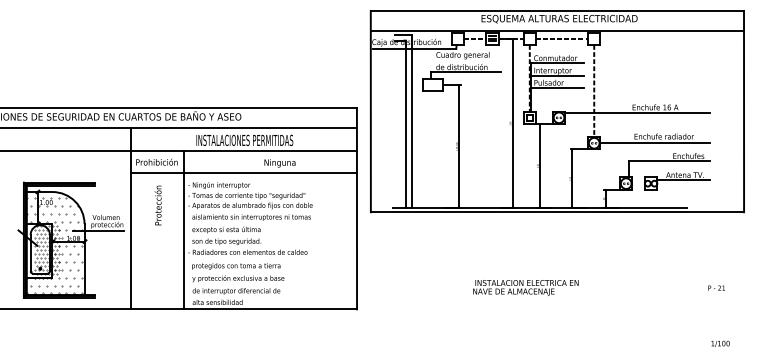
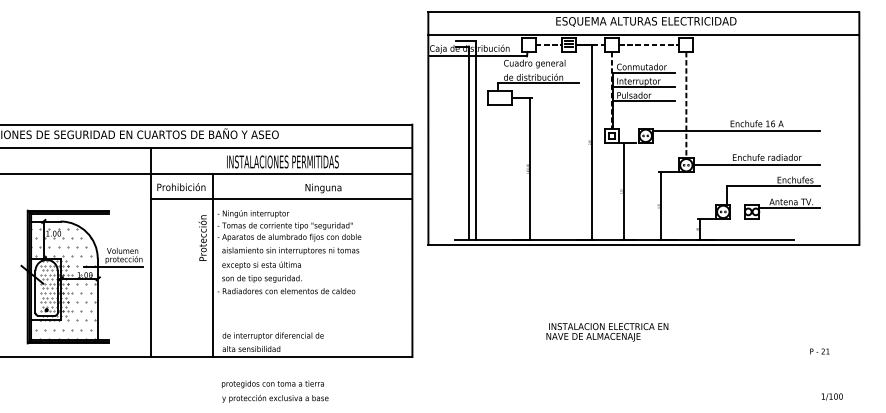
text: (157, 204) -> (202, 237), moved
text: (238, 272) -> (275, 391), moved
text: (716, 288) -> (819, 351), moved

